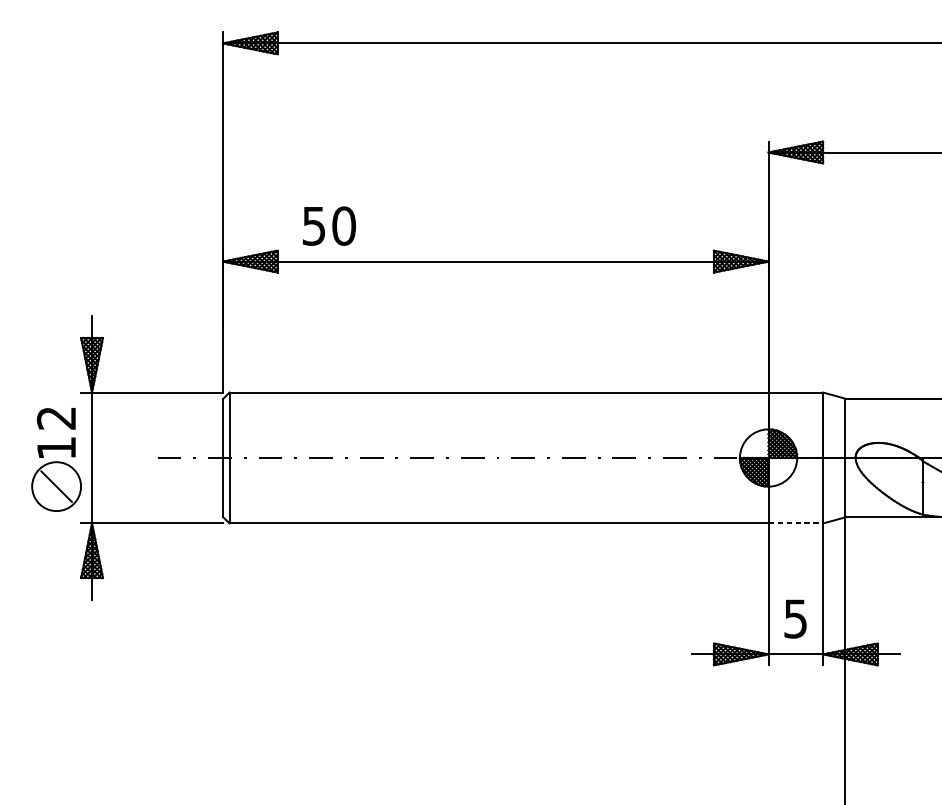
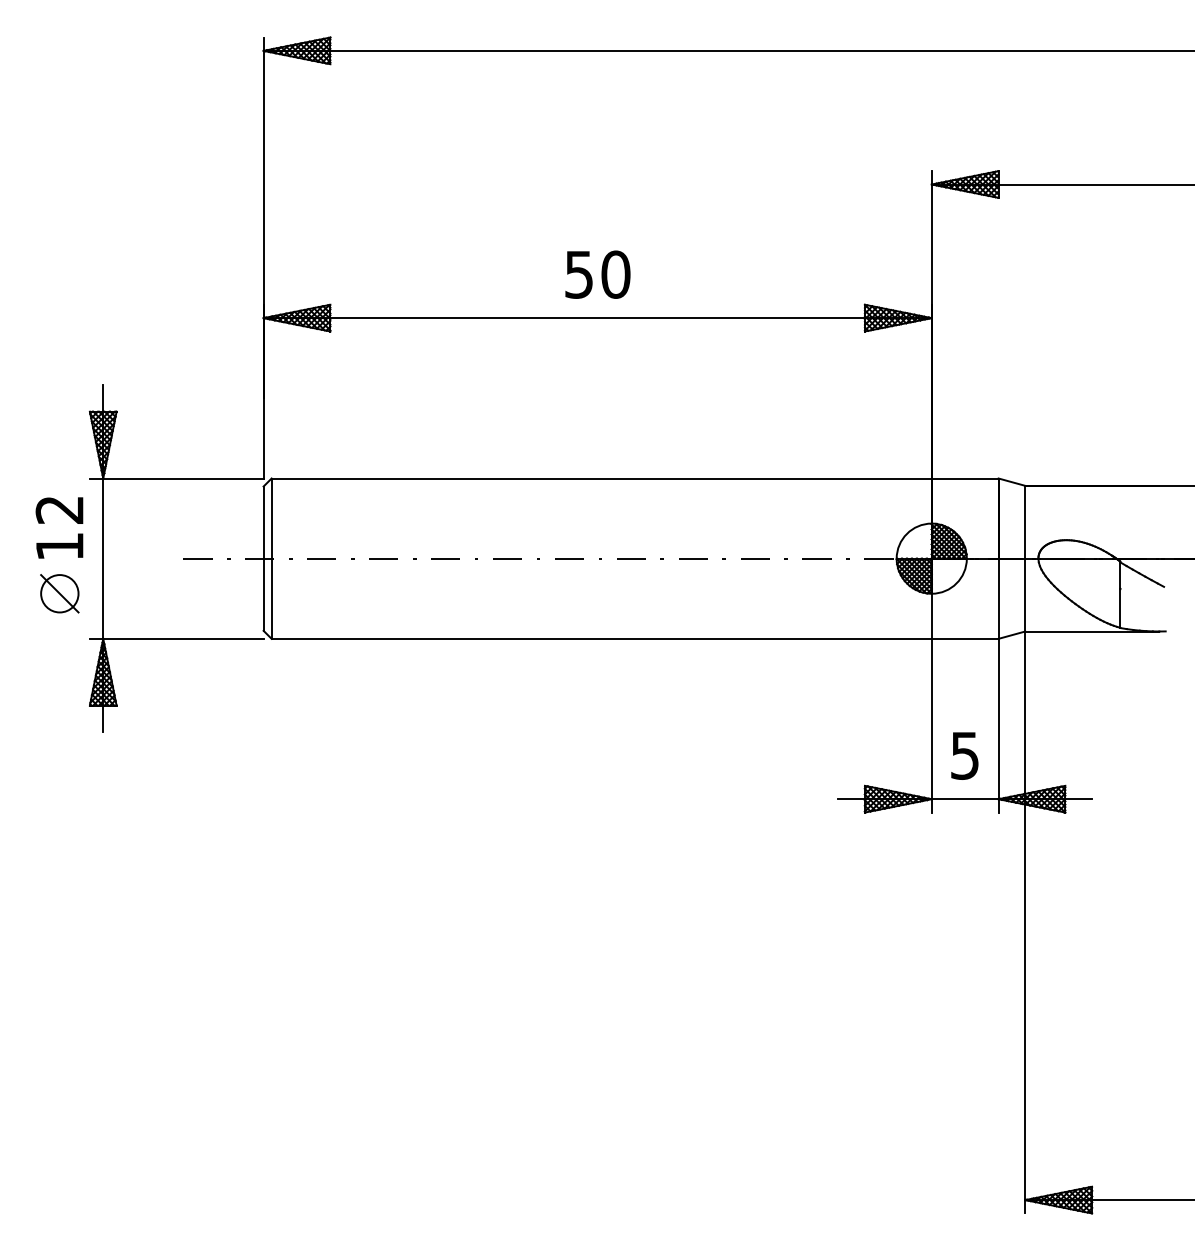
text: (329, 225) -> (597, 274), moved
circle: (56, 486) -> (59, 593), size x0.62
line: (796, 523) -> (965, 638), dashed -> solid

